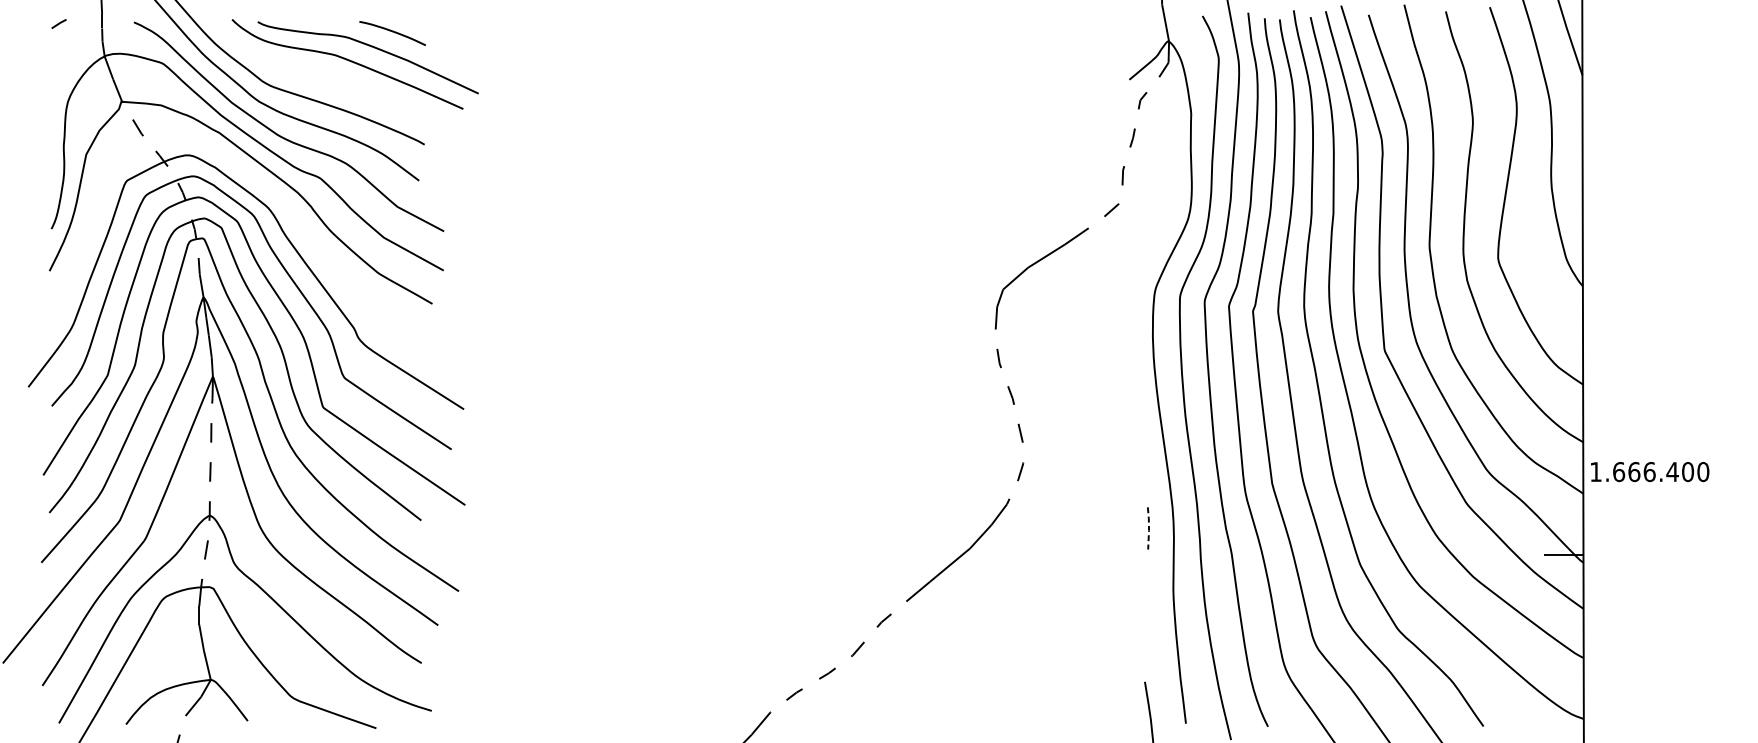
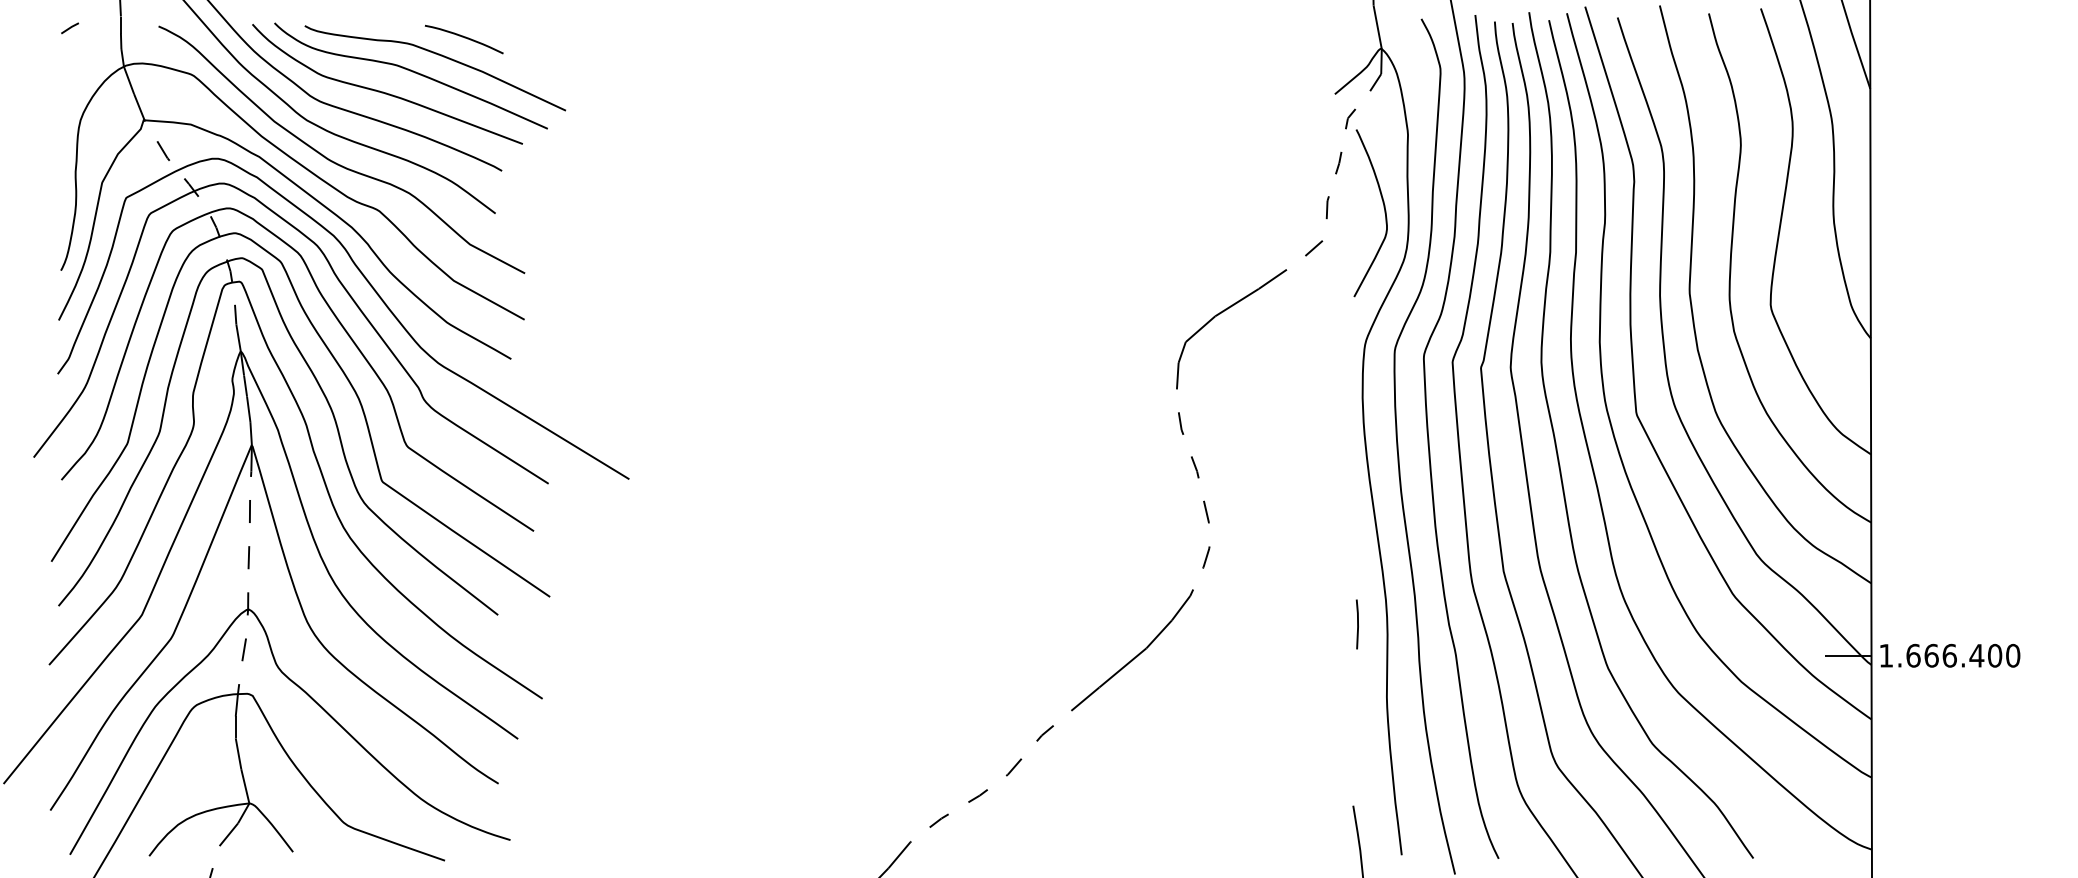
curve: (324, 77) -> (383, 91), added
curve: (1171, 180) -> (1384, 213), added
curve: (318, 249) -> (376, 294), added
text: (1650, 471) -> (1950, 655), moved
line: (1149, 528) -> (1358, 624), dashed -> solid

